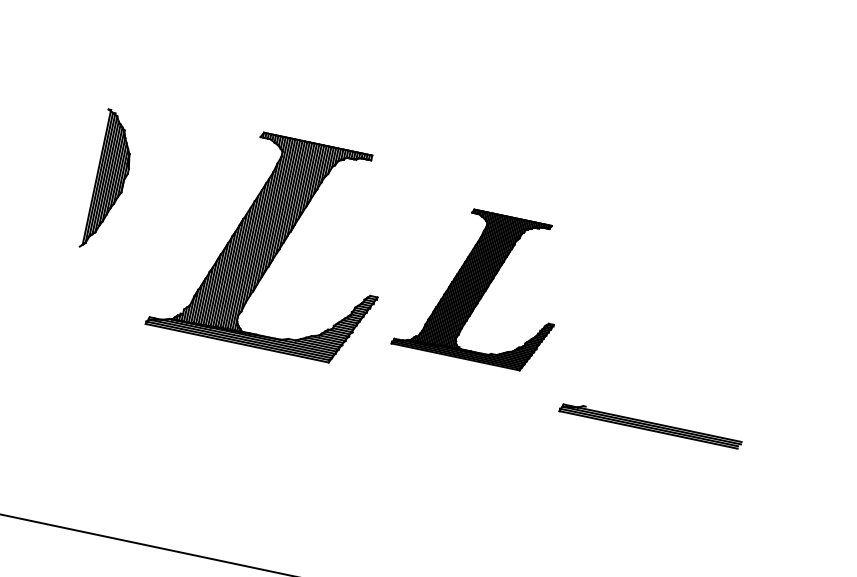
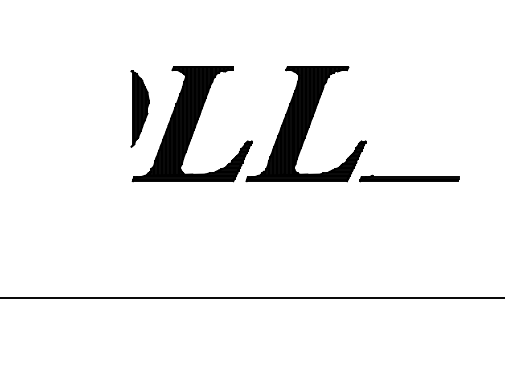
part: (109, 180) -> (139, 108), moved
part: (481, 287) -> (305, 124), size x1.43

